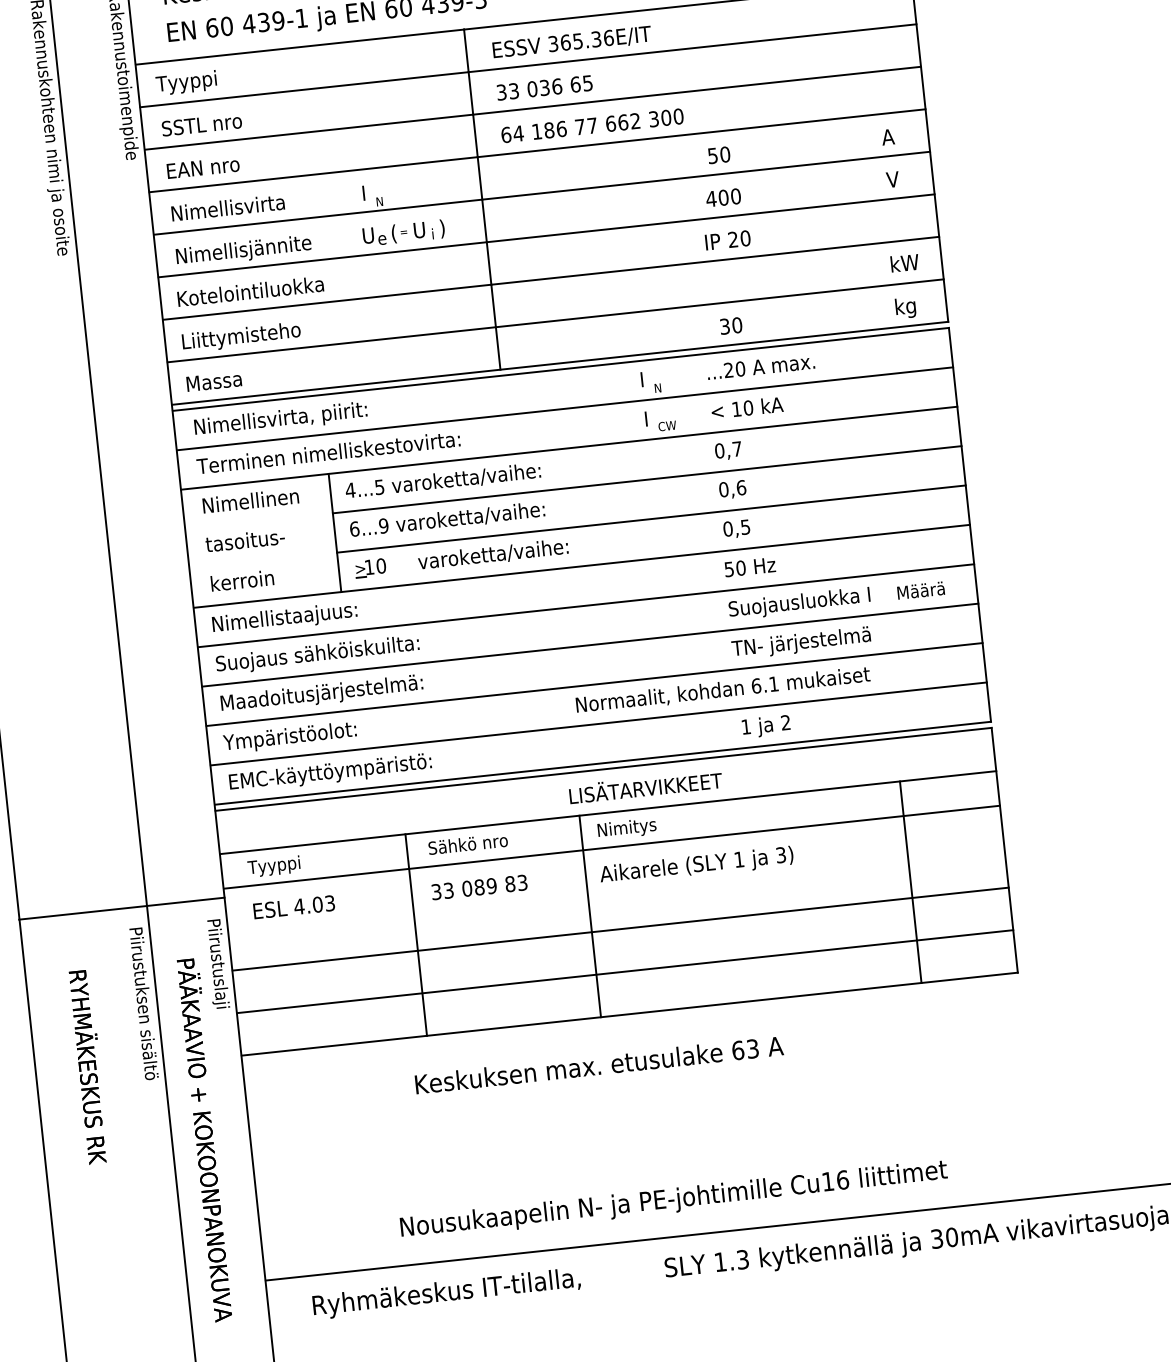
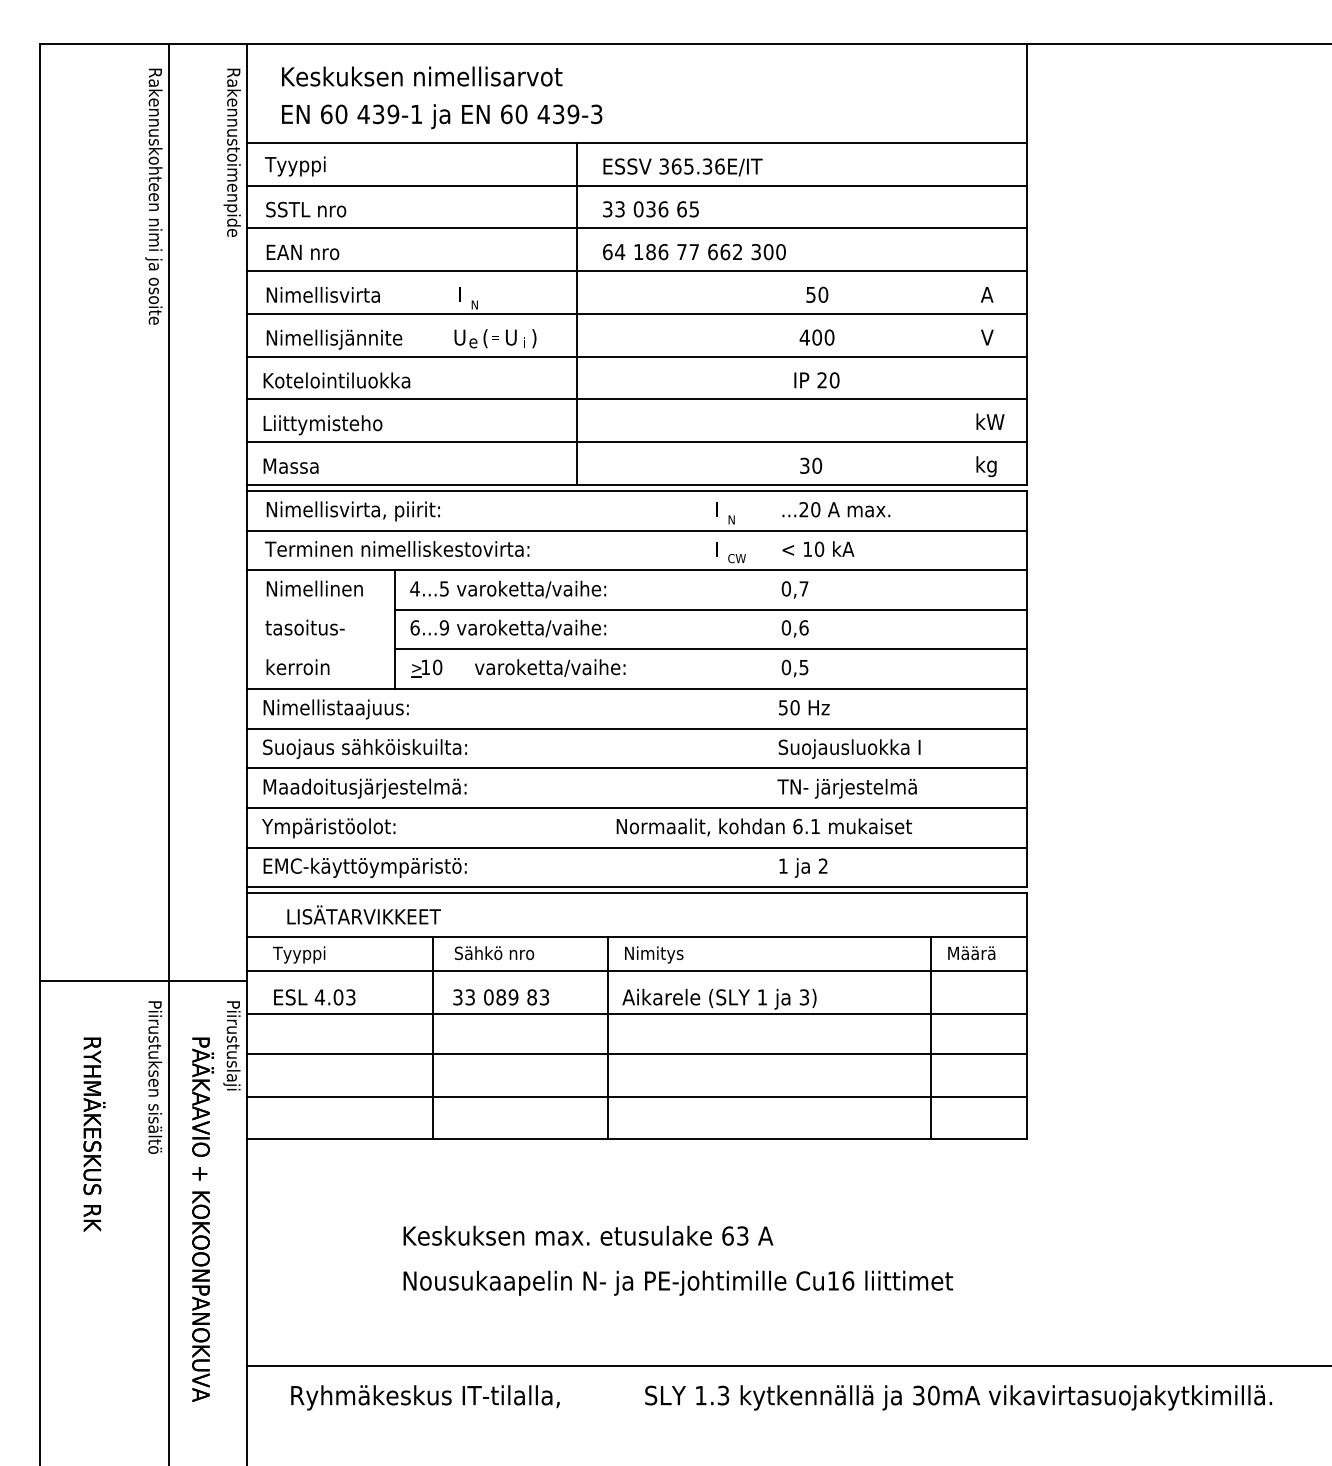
text: (920, 589) -> (971, 952), moved
text: (645, 786) -> (363, 914), moved
line: (615, 890) -> (636, 1014), added
text: (599, 1064) -> (588, 1235), moved
text: (673, 1199) -> (677, 1282), moved

